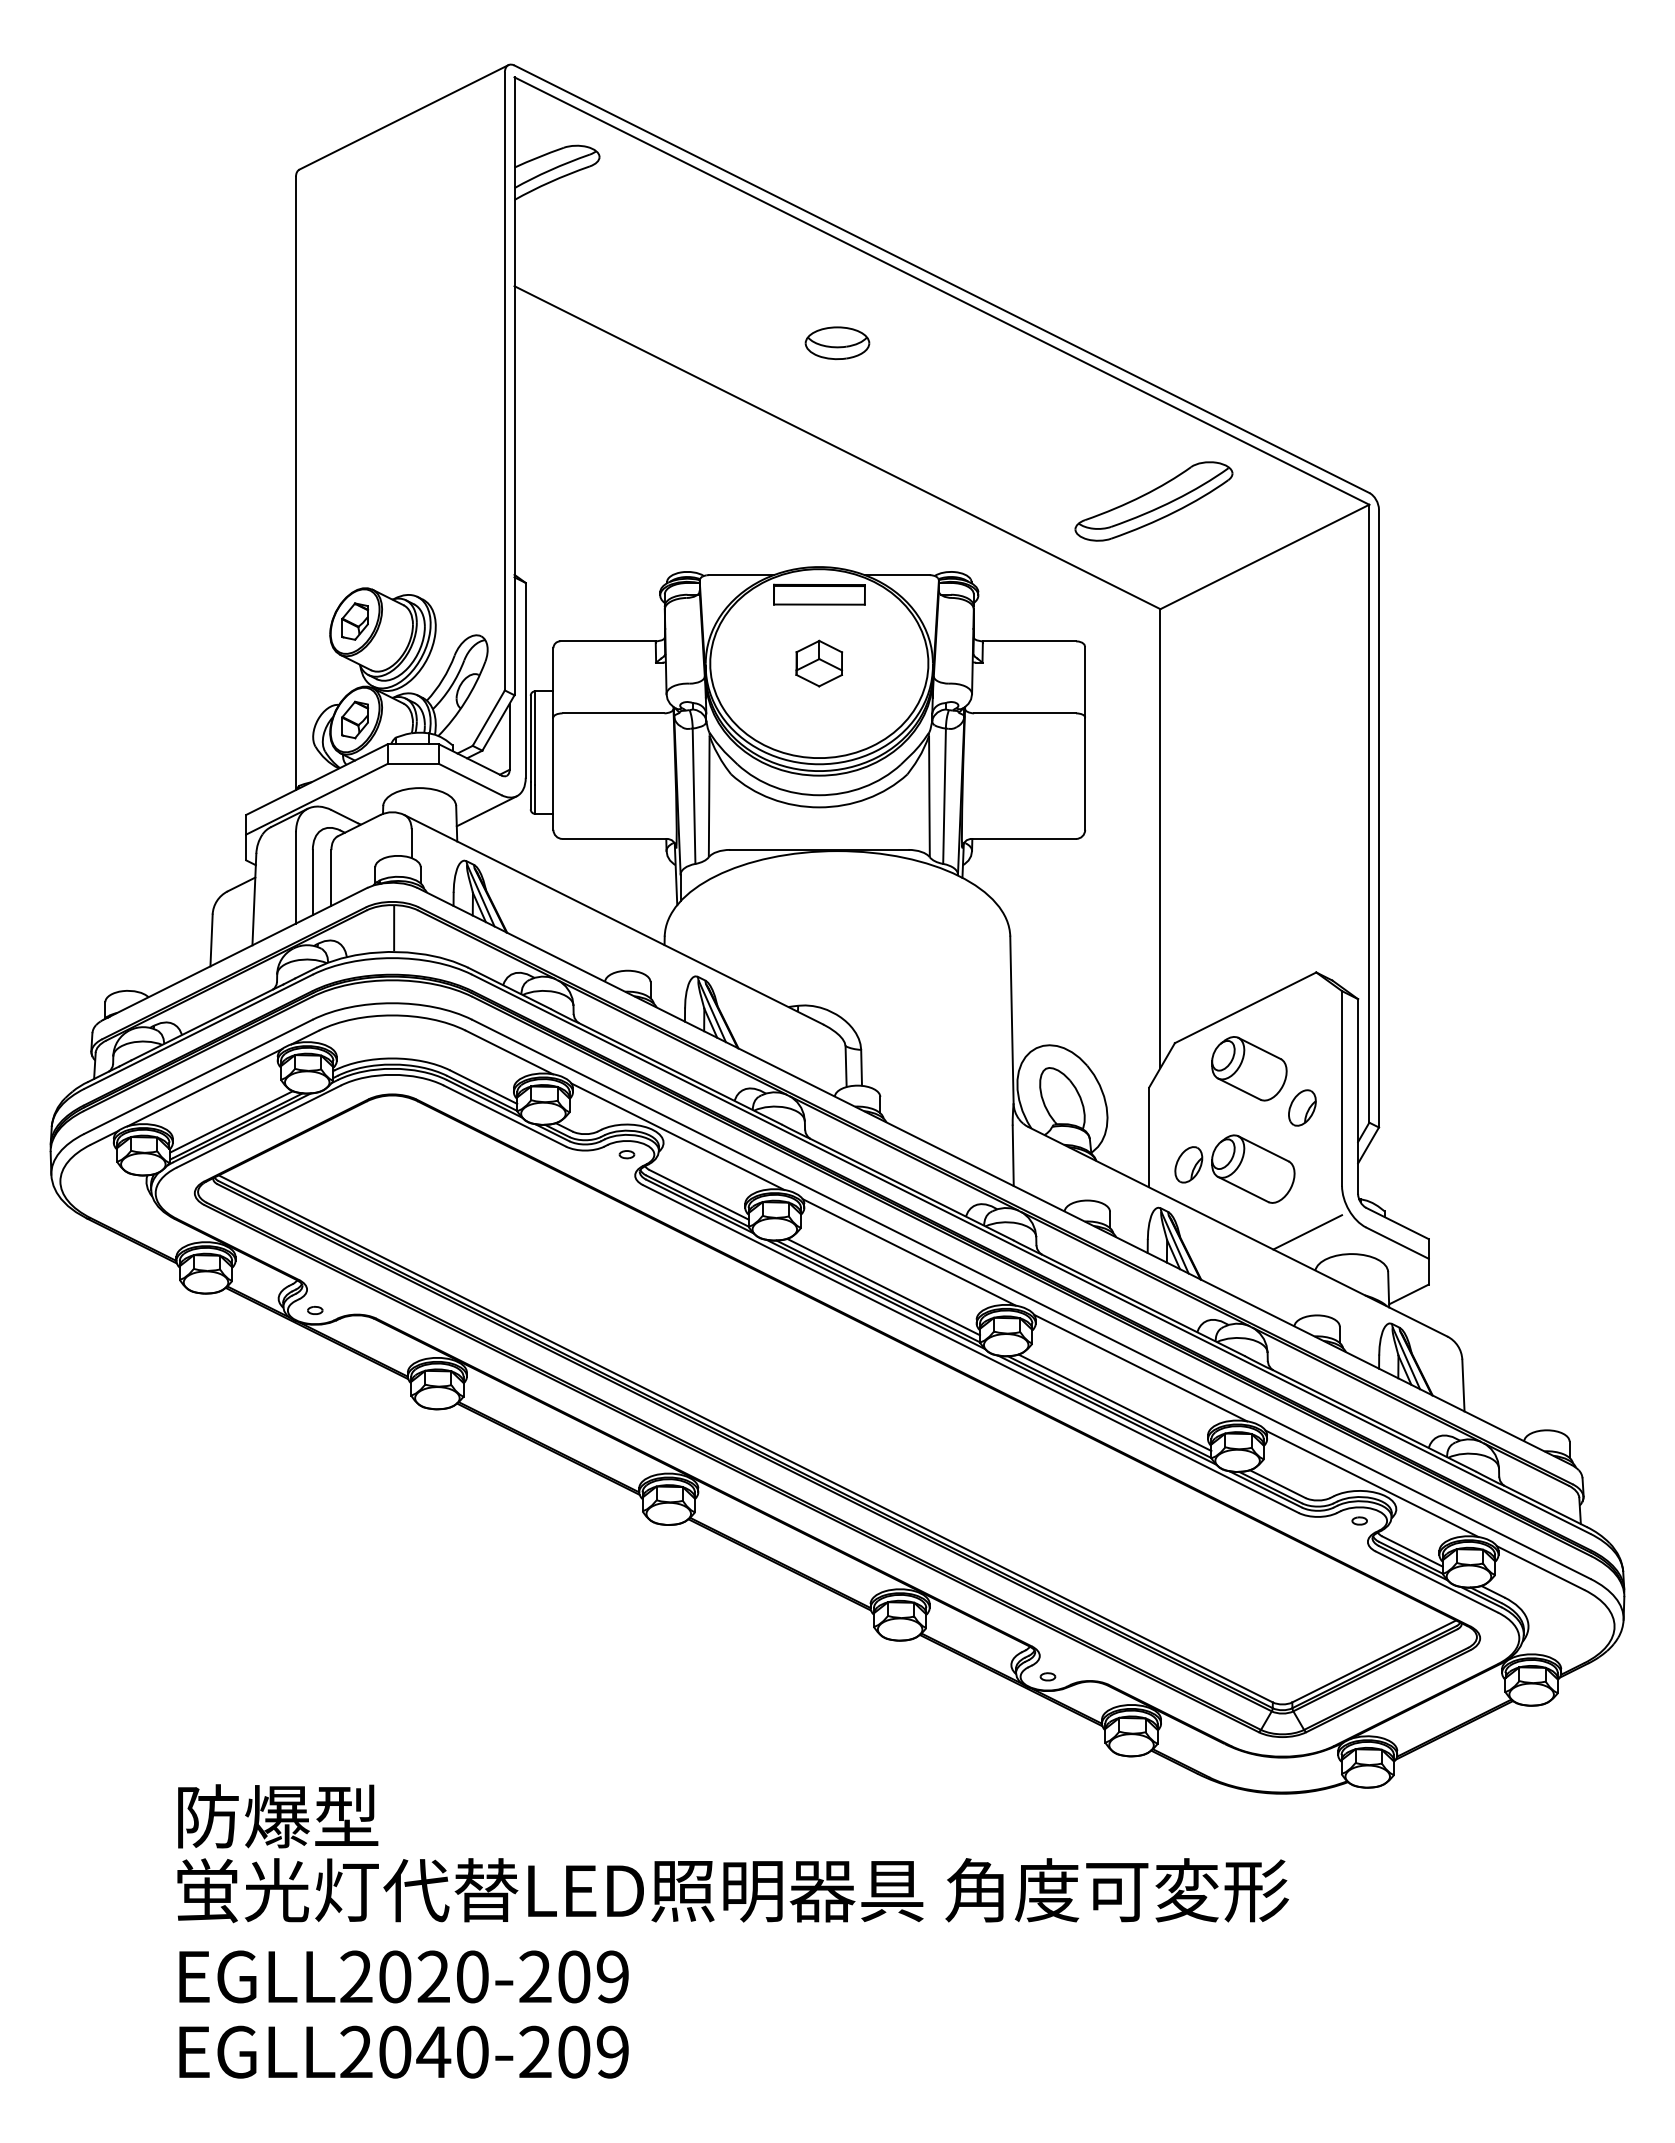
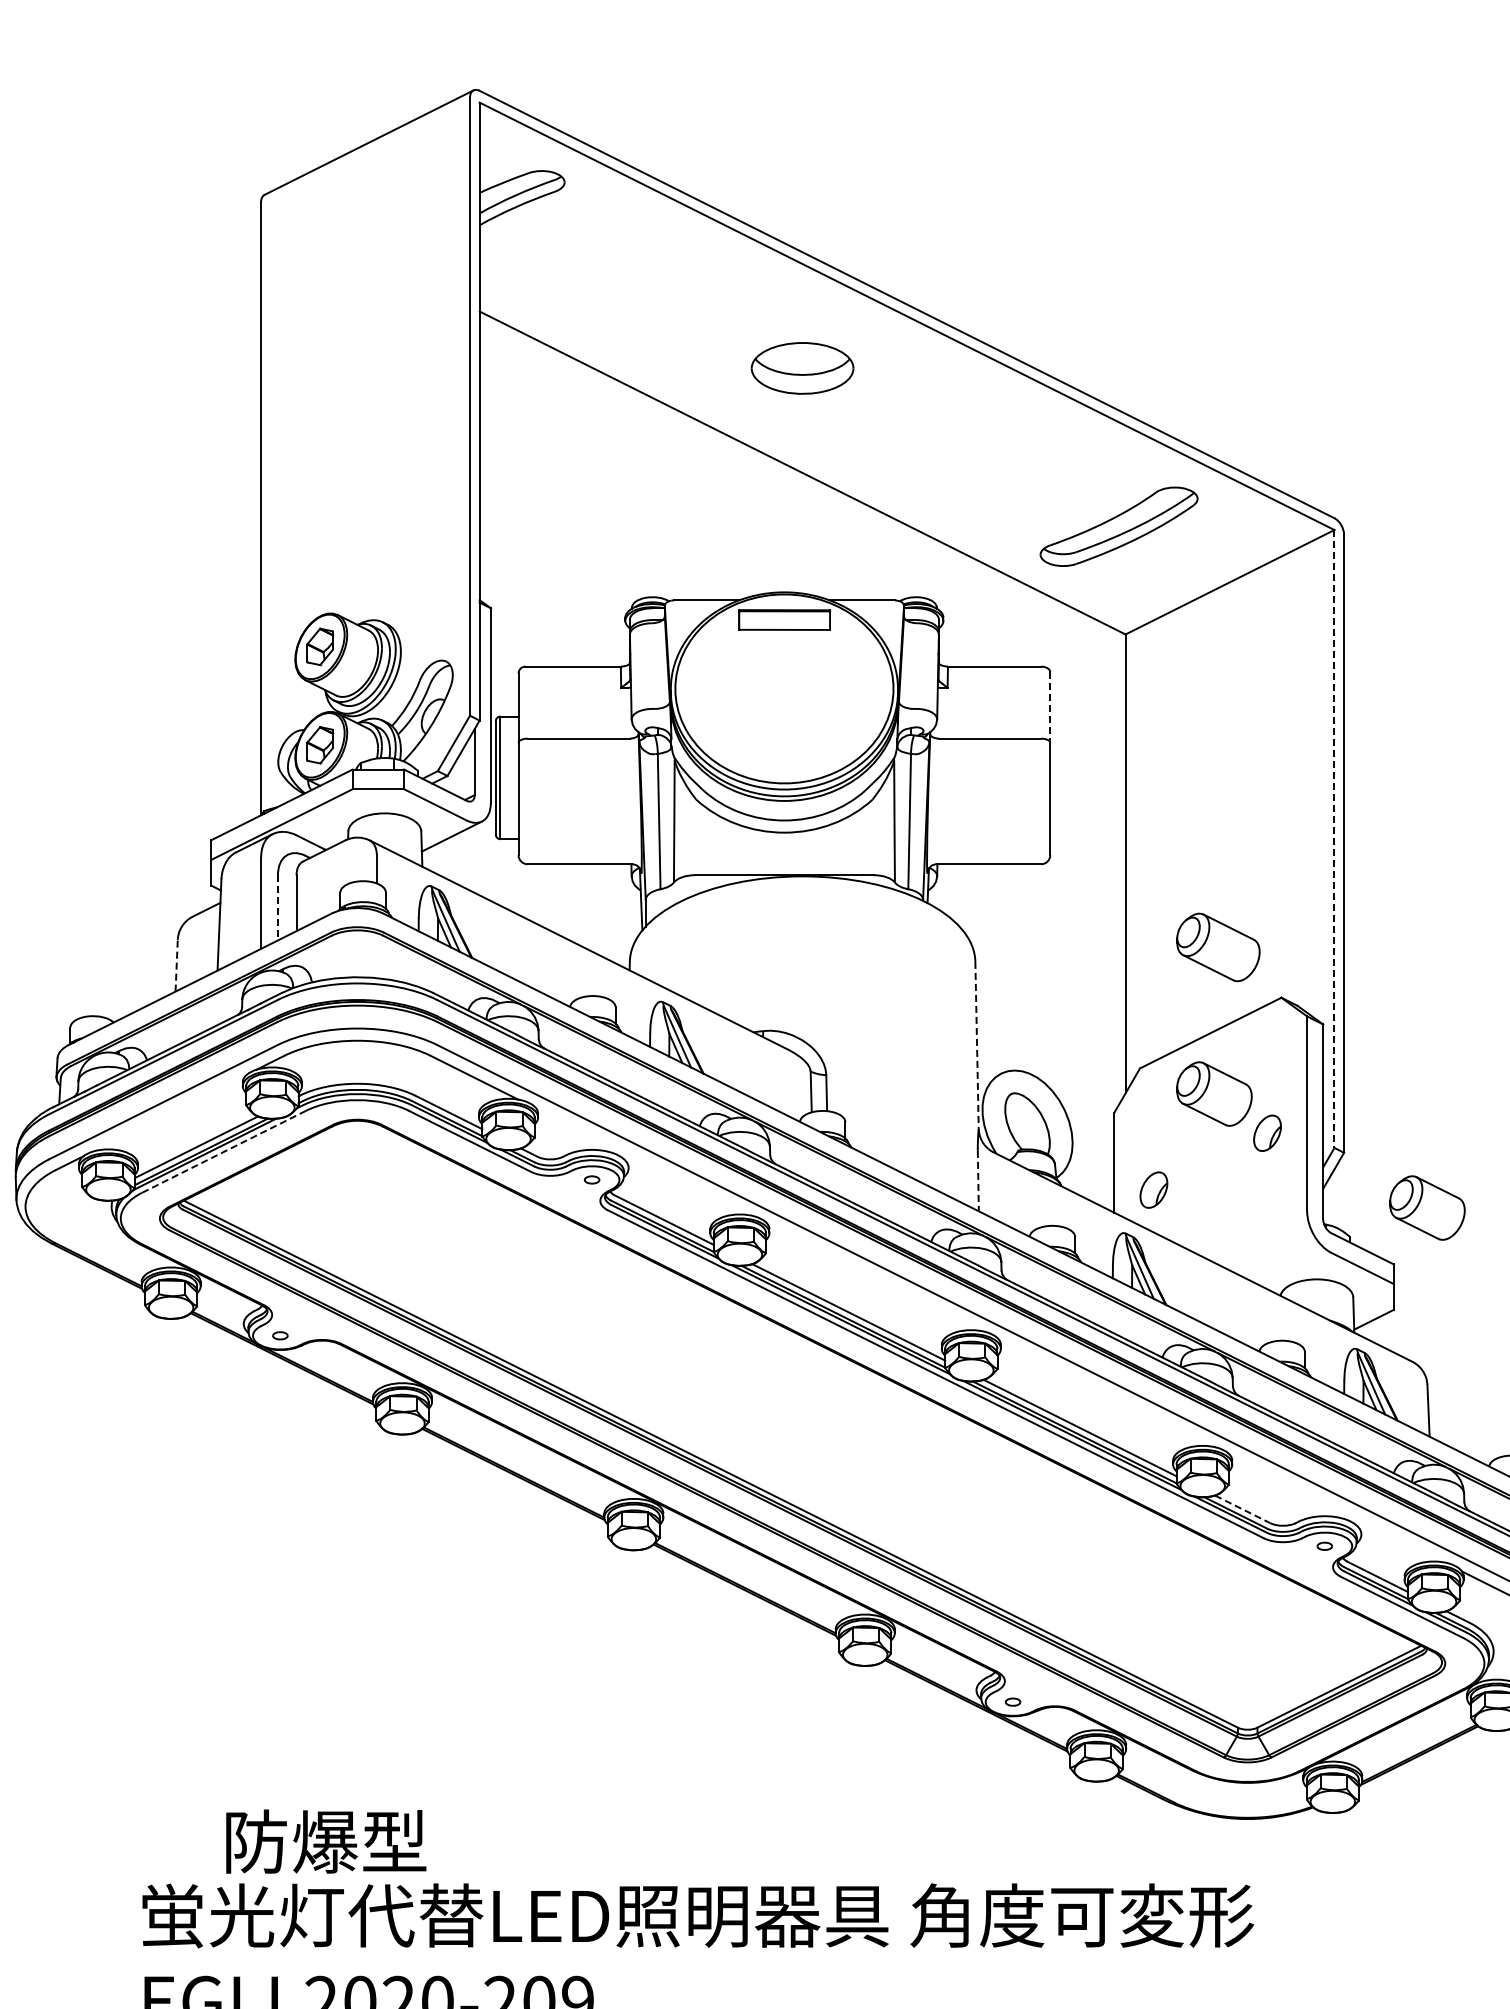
part: (837, 343) -> (802, 368), size x1.6
part: (819, 663) -> (784, 688), removed
line: (1085, 682) -> (1050, 707), solid -> dashed
line: (1369, 813) -> (1334, 838), solid -> dashed
line: (312, 882) -> (277, 907), solid -> dashed
line: (394, 928) -> (359, 953), removed
line: (211, 940) -> (176, 965), solid -> dashed
line: (1011, 1020) -> (976, 1045), solid -> dashed
line: (204, 1087) -> (169, 1112), removed
line: (258, 1126) -> (223, 1151), solid -> dashed
line: (677, 1136) -> (642, 1161), removed
line: (1013, 1156) -> (978, 1181), solid -> dashed
part: (1253, 1168) -> (1218, 946), moved
part: (1462, 1182) -> (1427, 1207), added
line: (1307, 1232) -> (1272, 1257), removed
line: (908, 1252) -> (873, 1277), removed
line: (1140, 1367) -> (1105, 1392), removed
line: (1371, 1483) -> (1336, 1508), removed
line: (1277, 1484) -> (1242, 1509), solid -> dashed
text: (278, 1816) -> (326, 1841), moved

